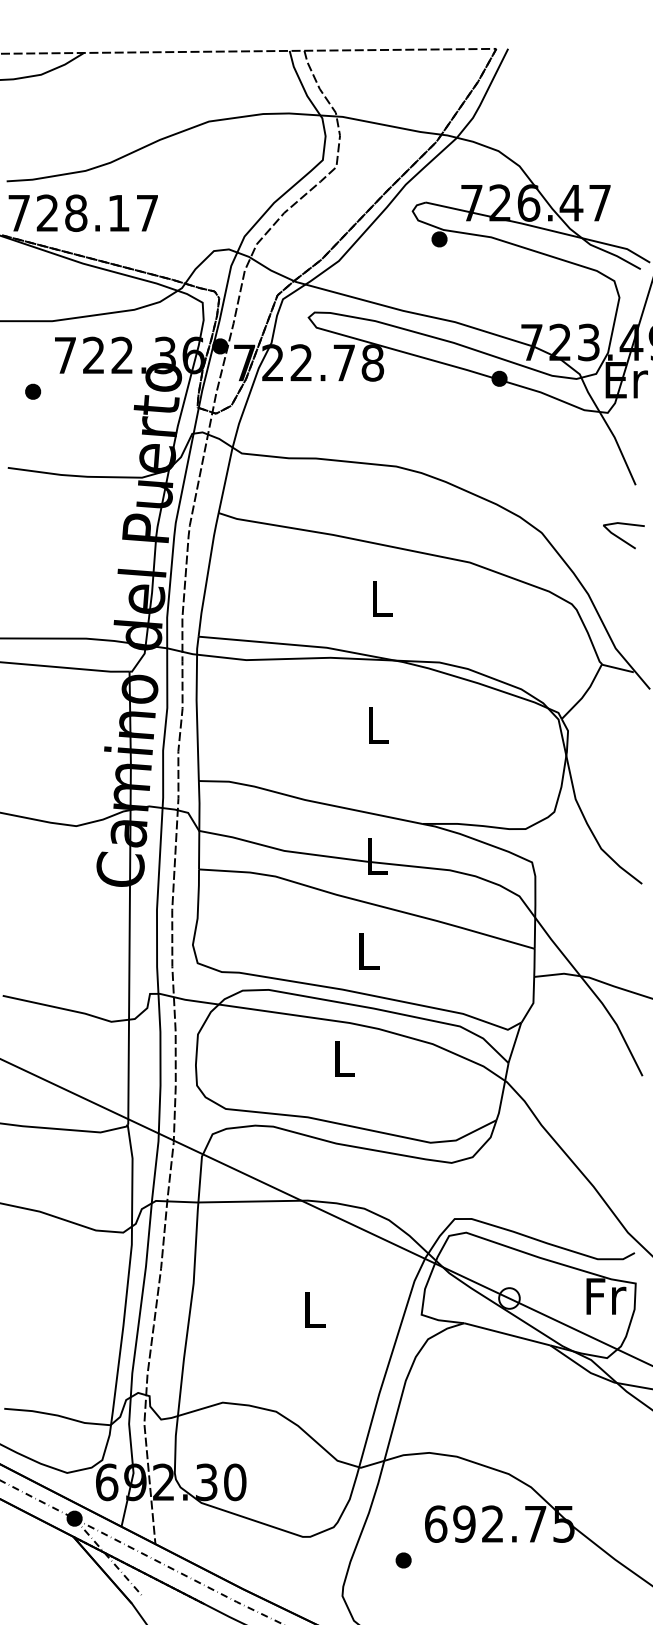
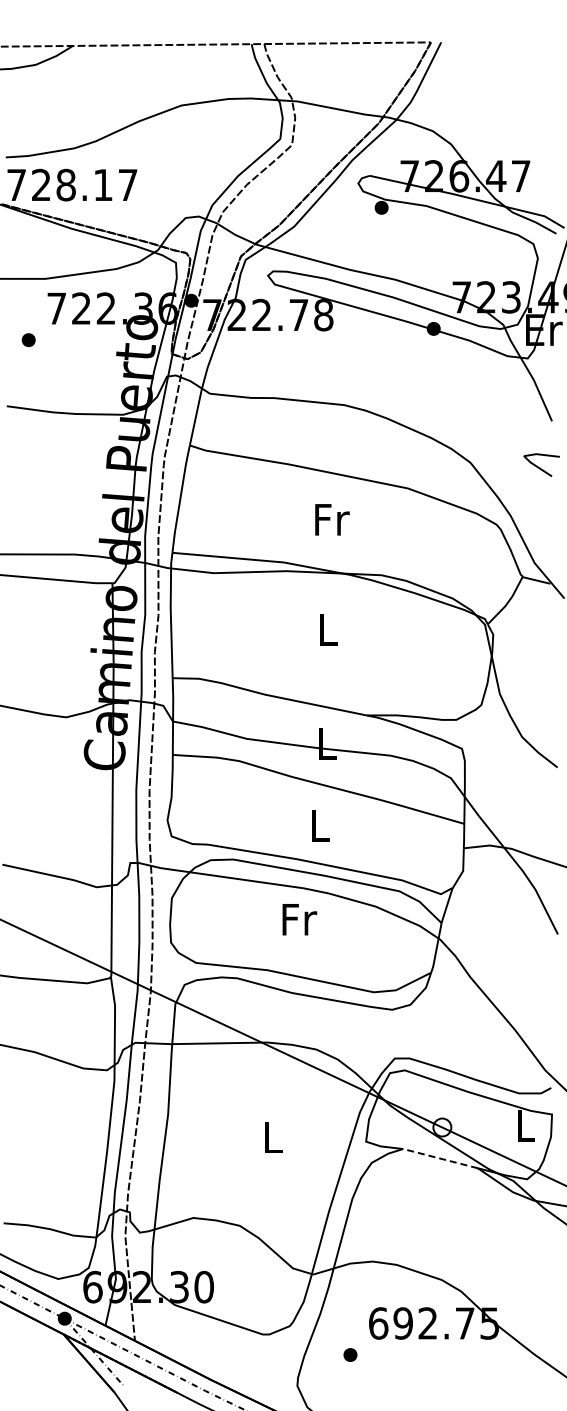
text: (382, 598) -> (332, 519), L -> Fr
text: (344, 1058) -> (299, 919), L -> Fr
text: (606, 1296) -> (526, 1125), Fr -> L
line: (507, 1334) -> (440, 1158), solid -> dashed

